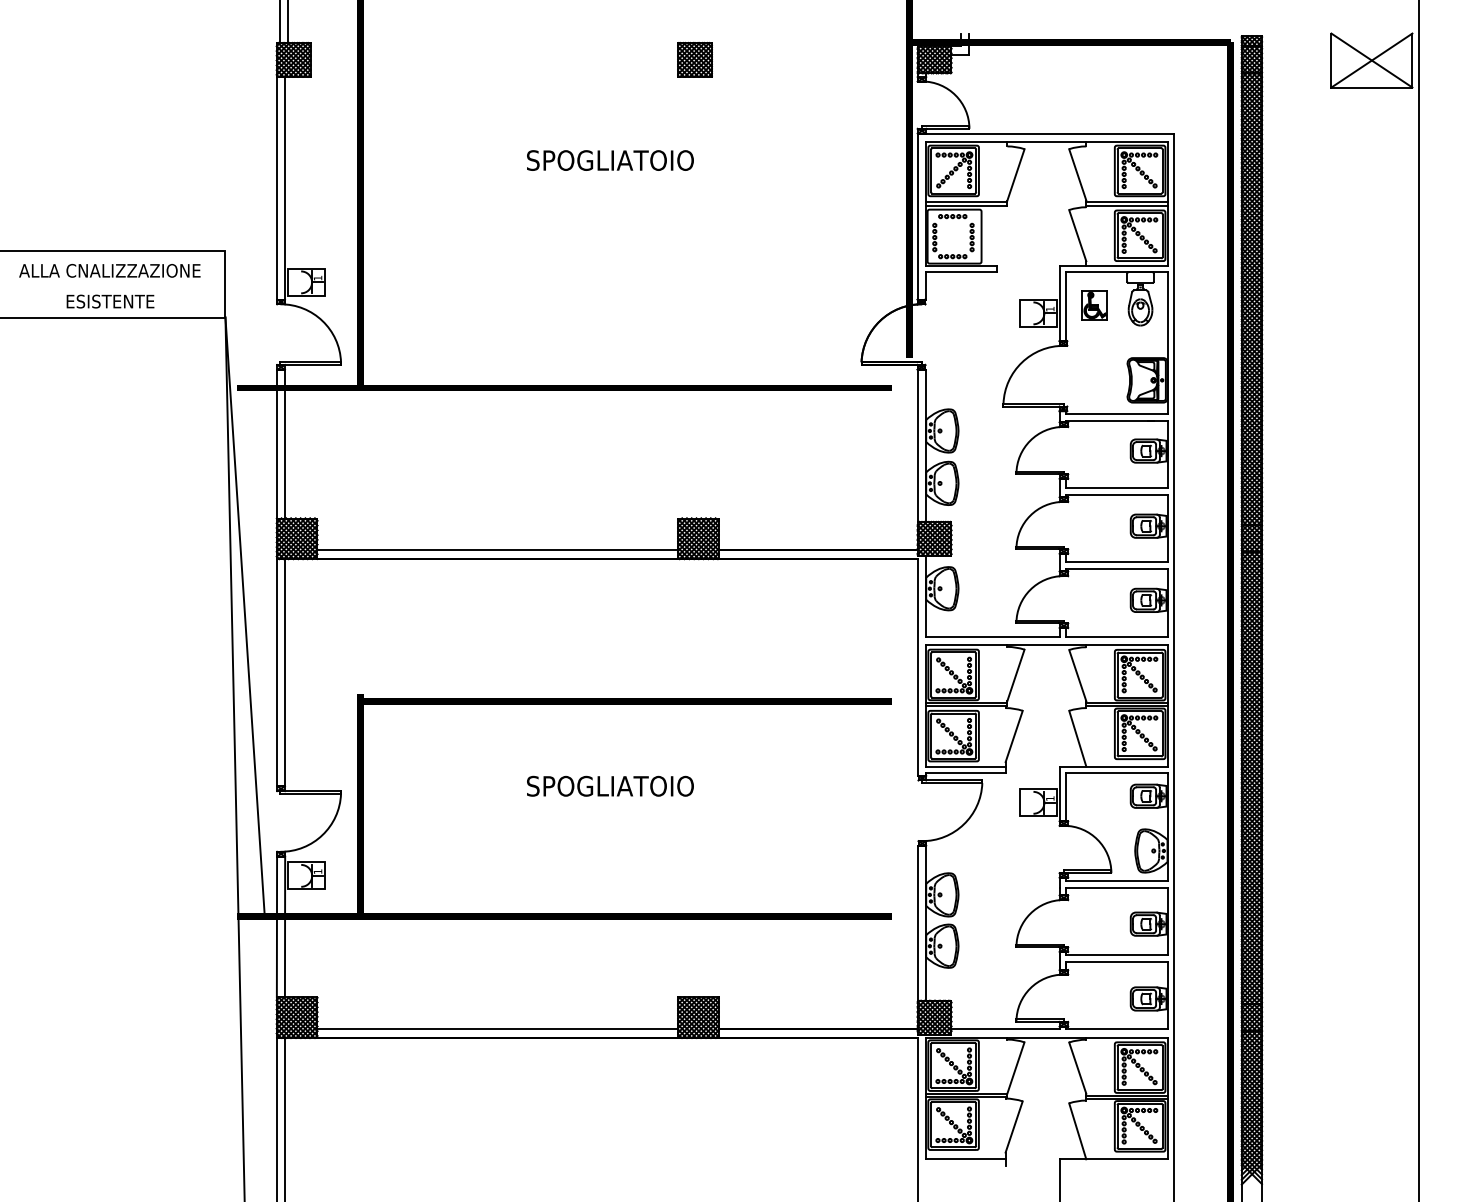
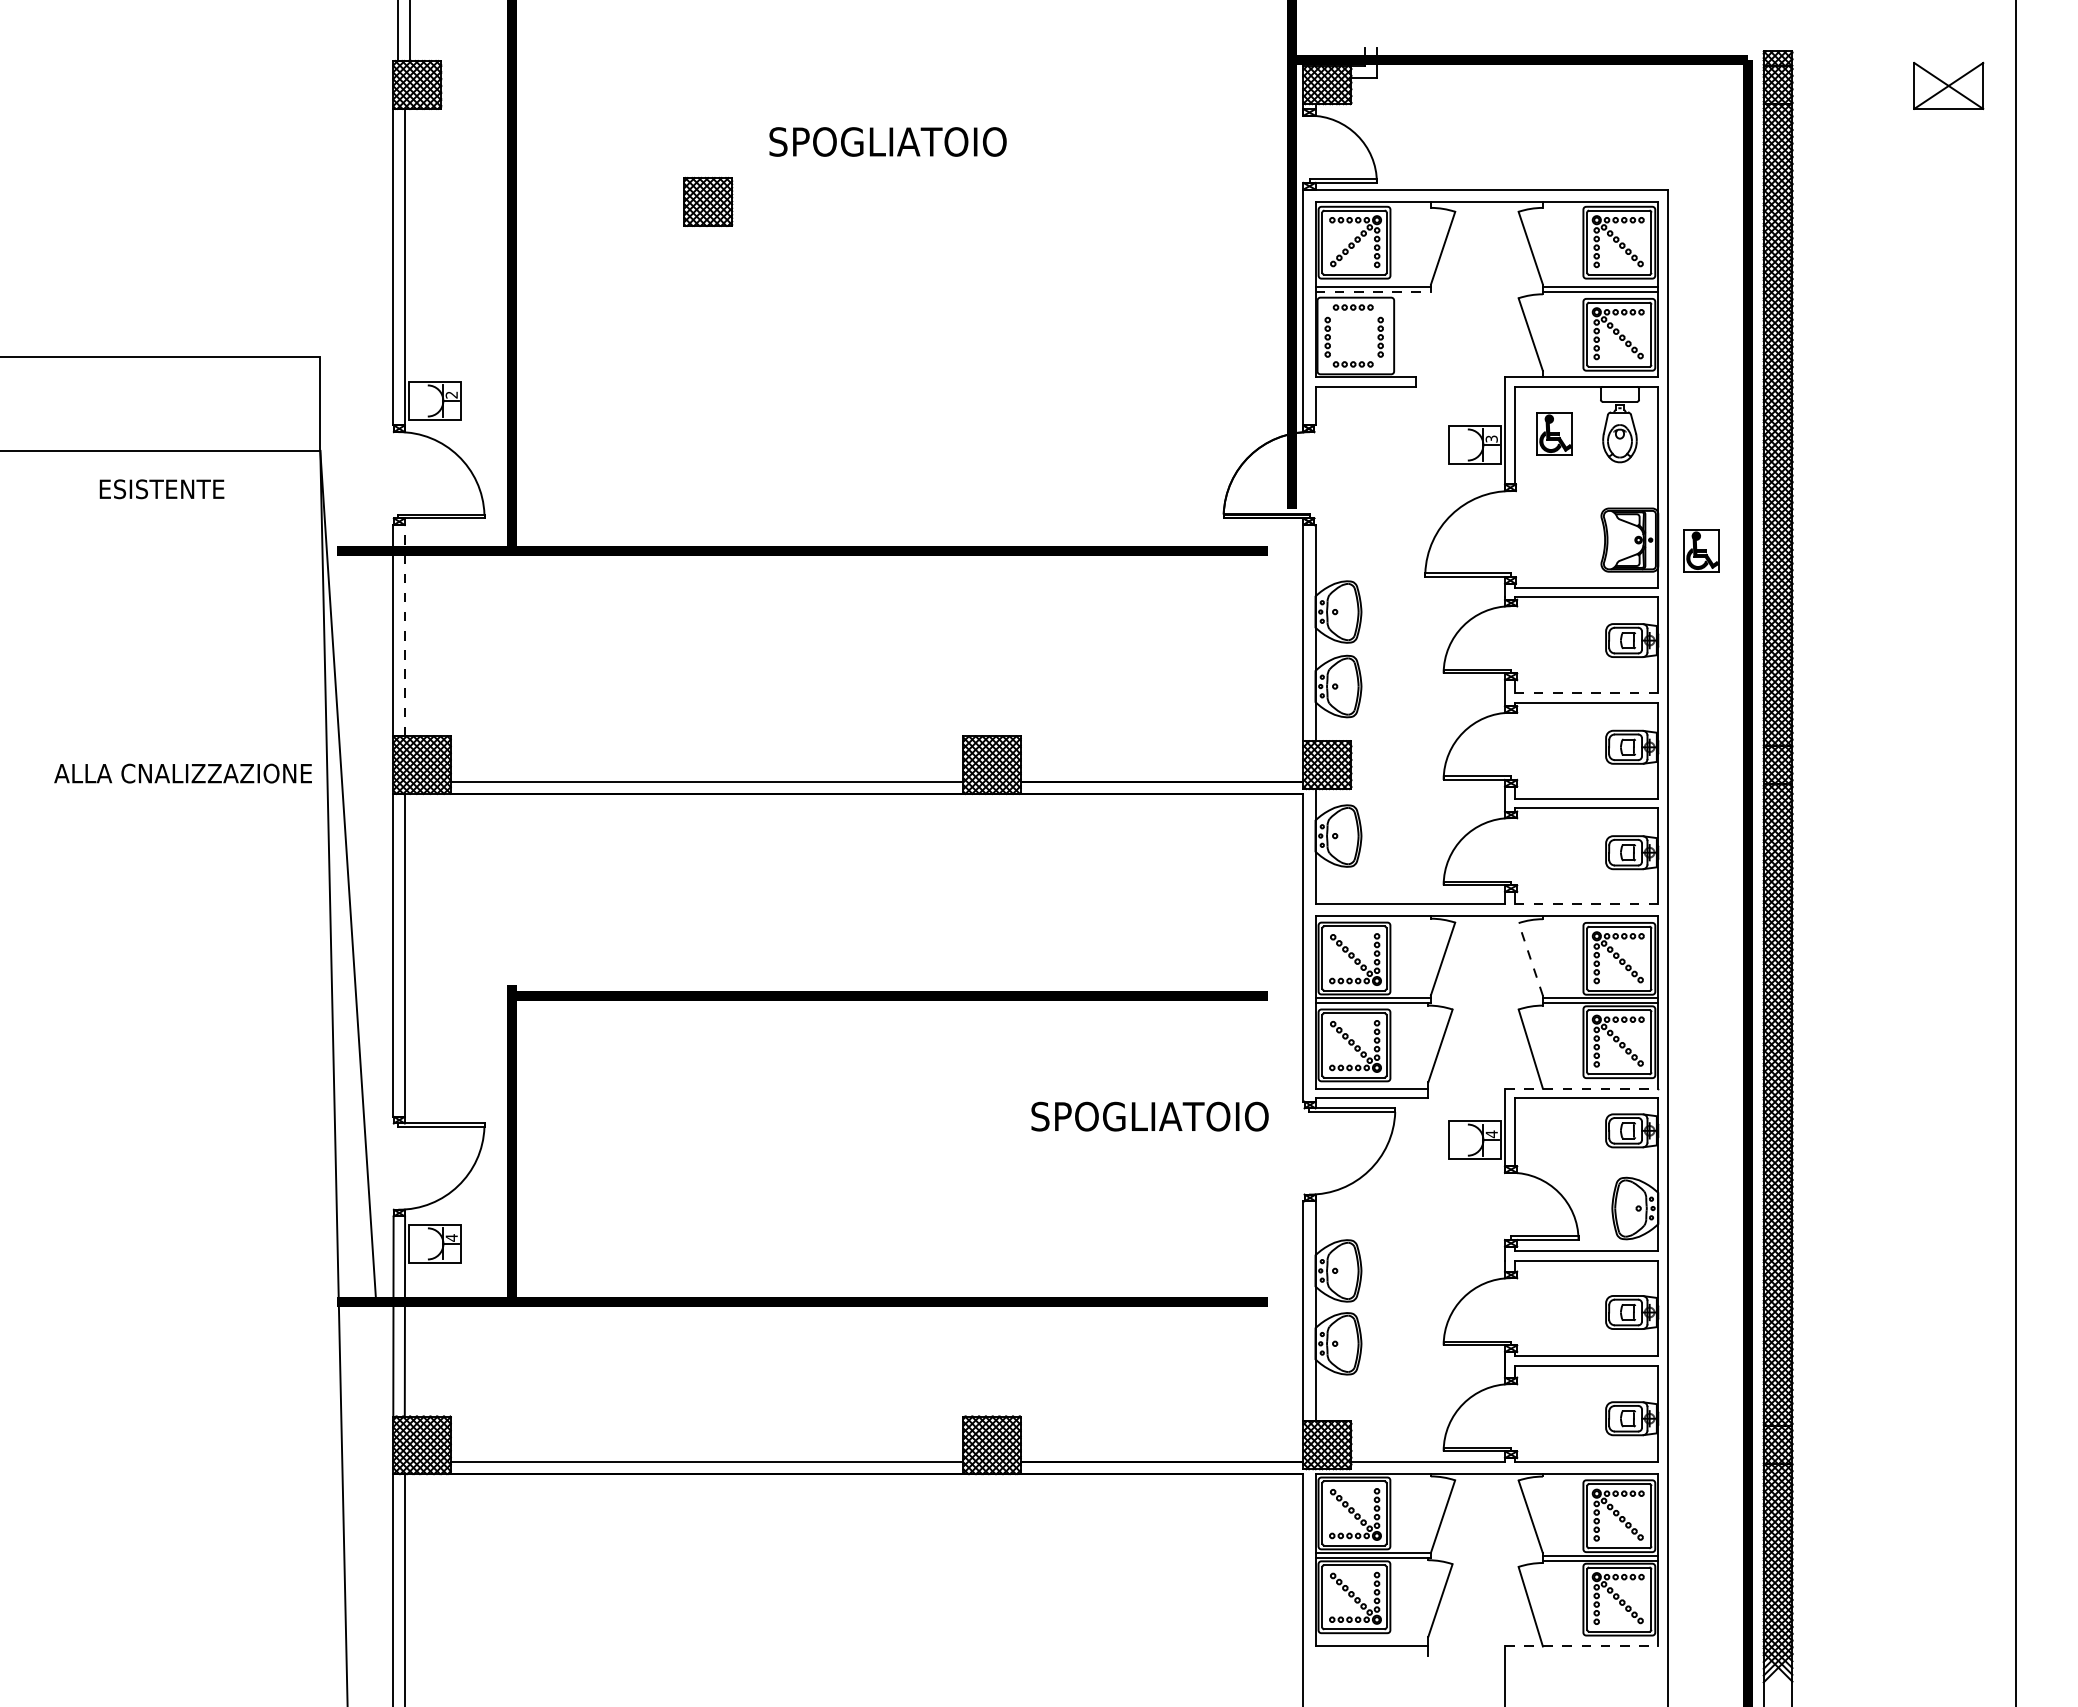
part: (695, 59) -> (708, 201), moved
part: (1371, 60) -> (1948, 85), size x0.6
text: (610, 160) -> (887, 141), moved
line: (967, 205) -> (1373, 291), solid -> dashed
text: (109, 270) -> (182, 773), moved
text: (317, 277) -> (451, 394), 1 -> 2
text: (110, 301) -> (161, 489), moved
text: (1050, 308) -> (1491, 438), 1 -> 3
part: (1197, 387) -> (1701, 550), added
line: (284, 443) -> (404, 630), solid -> dashed
line: (1116, 488) -> (1586, 693), solid -> dashed
line: (1116, 636) -> (1586, 904), solid -> dashed
line: (1077, 675) -> (1530, 959), solid -> dashed
line: (1113, 766) -> (1581, 1088), solid -> dashed
text: (610, 786) -> (1149, 1116), moved
text: (1050, 798) -> (1491, 1134), 1 -> 4
text: (317, 871) -> (451, 1237), 1 -> 4
line: (1113, 1159) -> (1581, 1646), solid -> dashed

